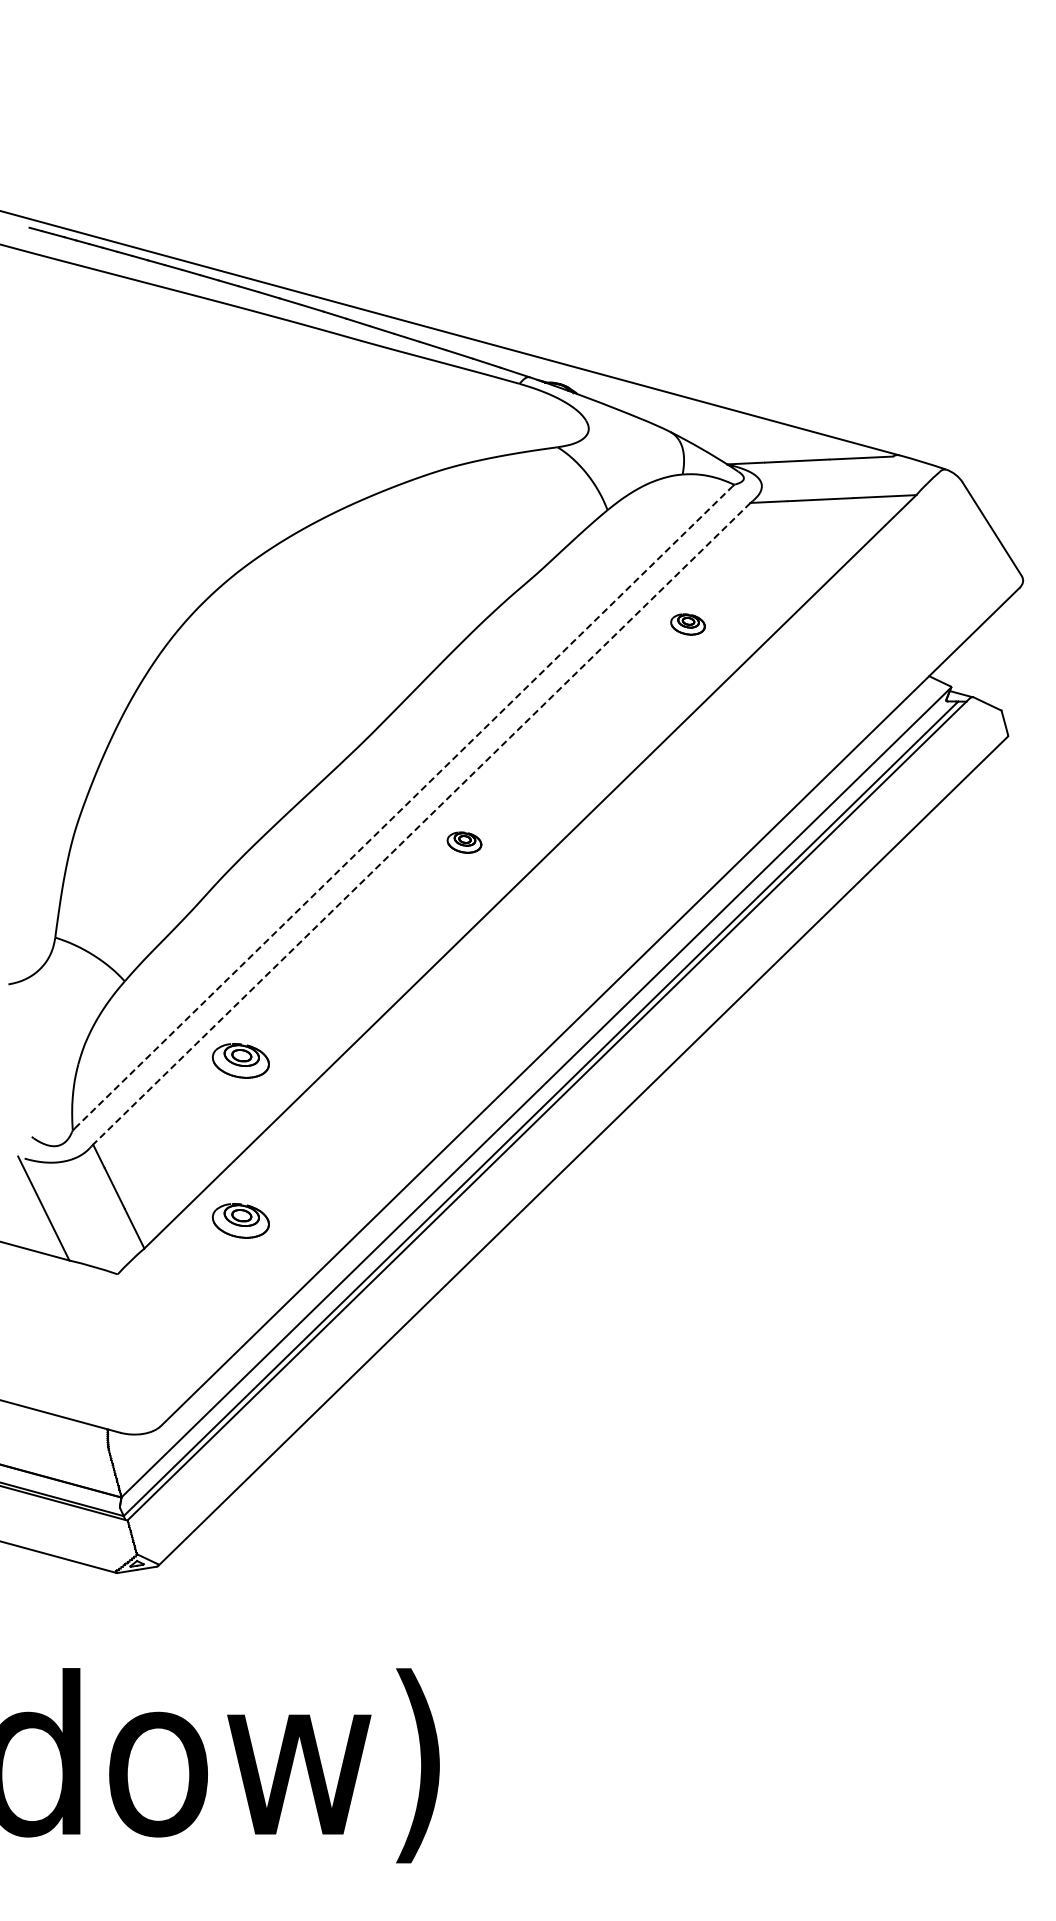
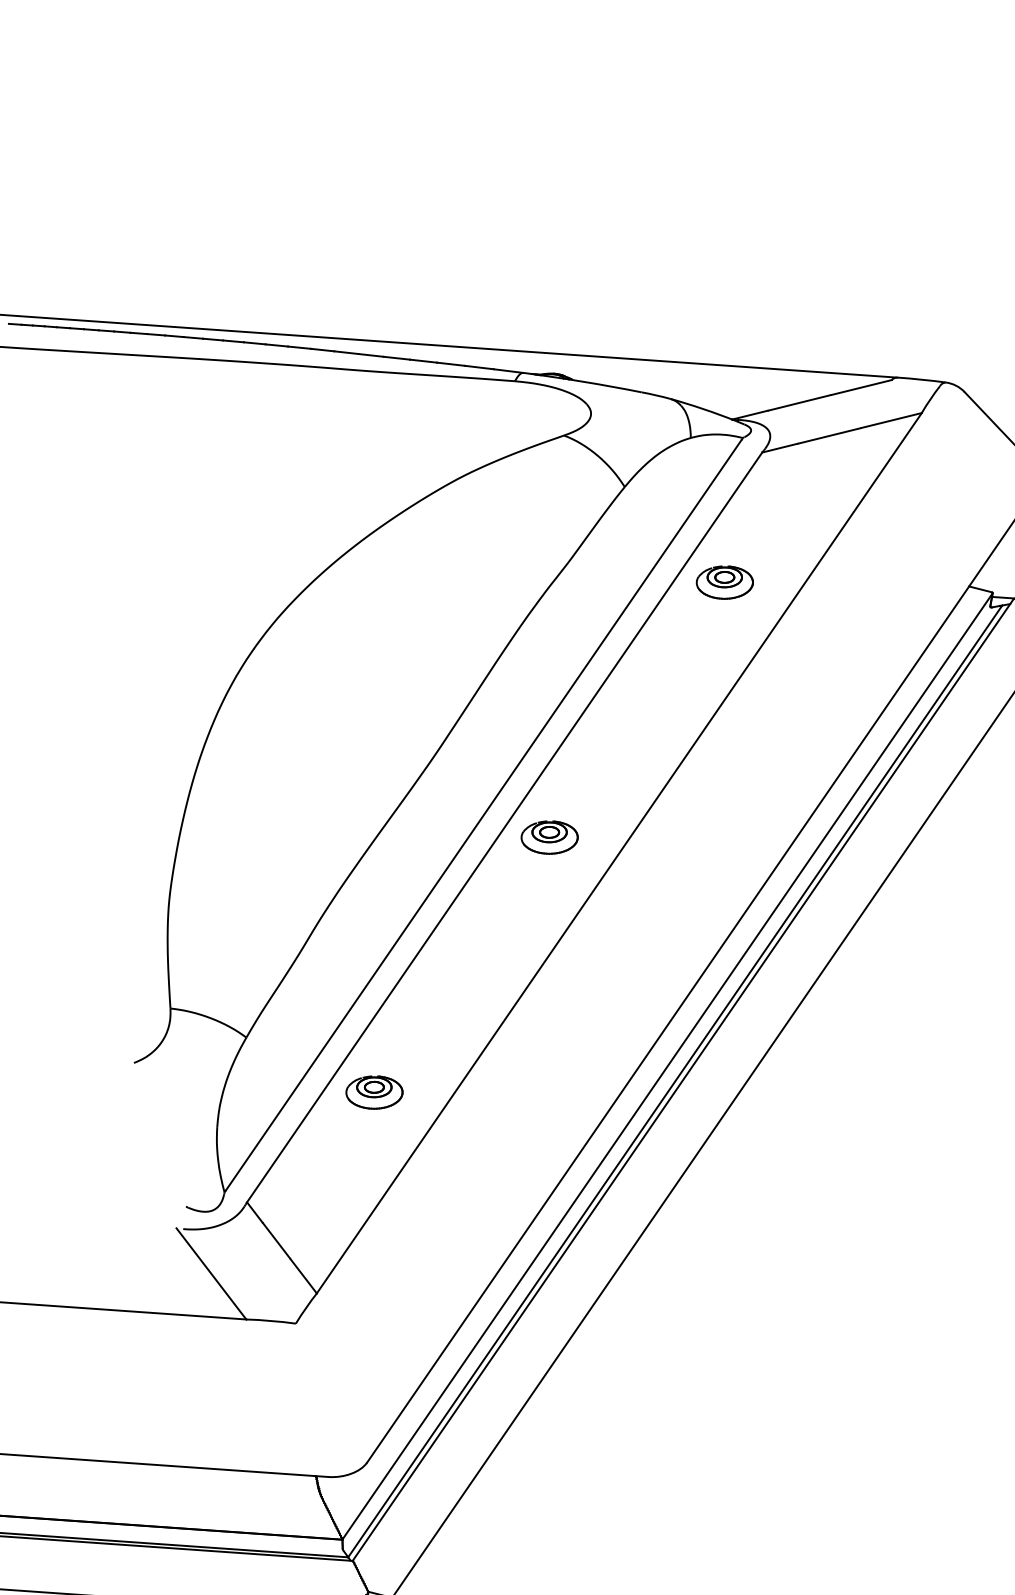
part: (687, 624) -> (724, 582), size x1.67
line: (403, 807) -> (483, 815), dashed -> solid
line: (421, 824) -> (504, 828), dashed -> solid
part: (464, 842) -> (549, 837), size x1.67
part: (240, 1220) -> (404, 1247), removed

